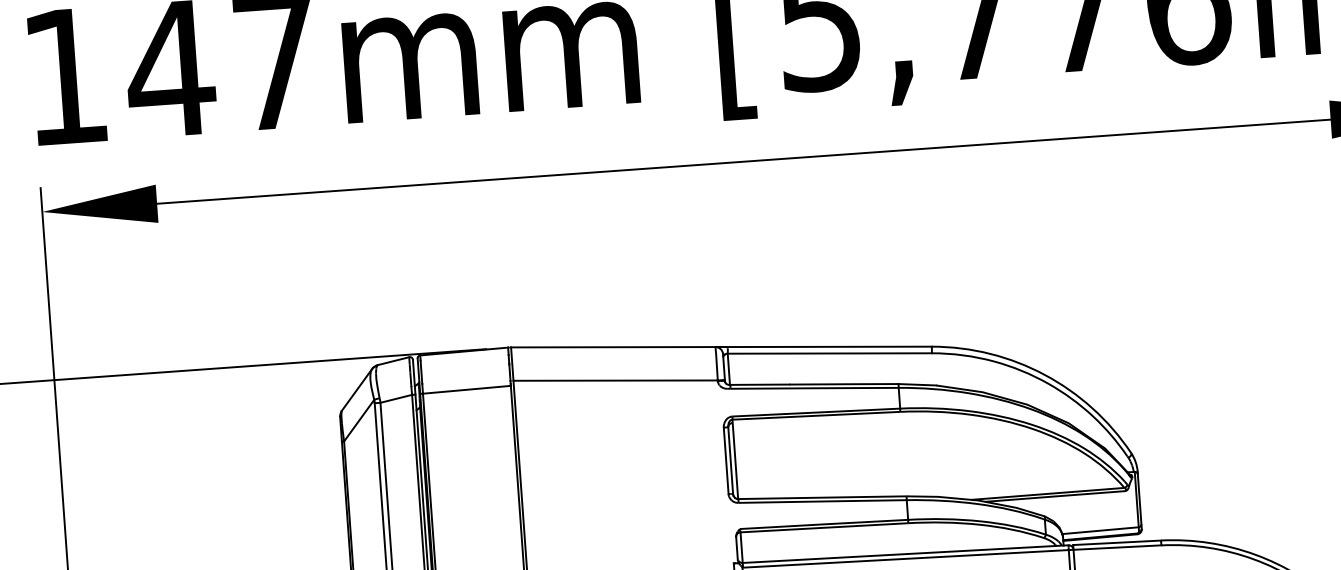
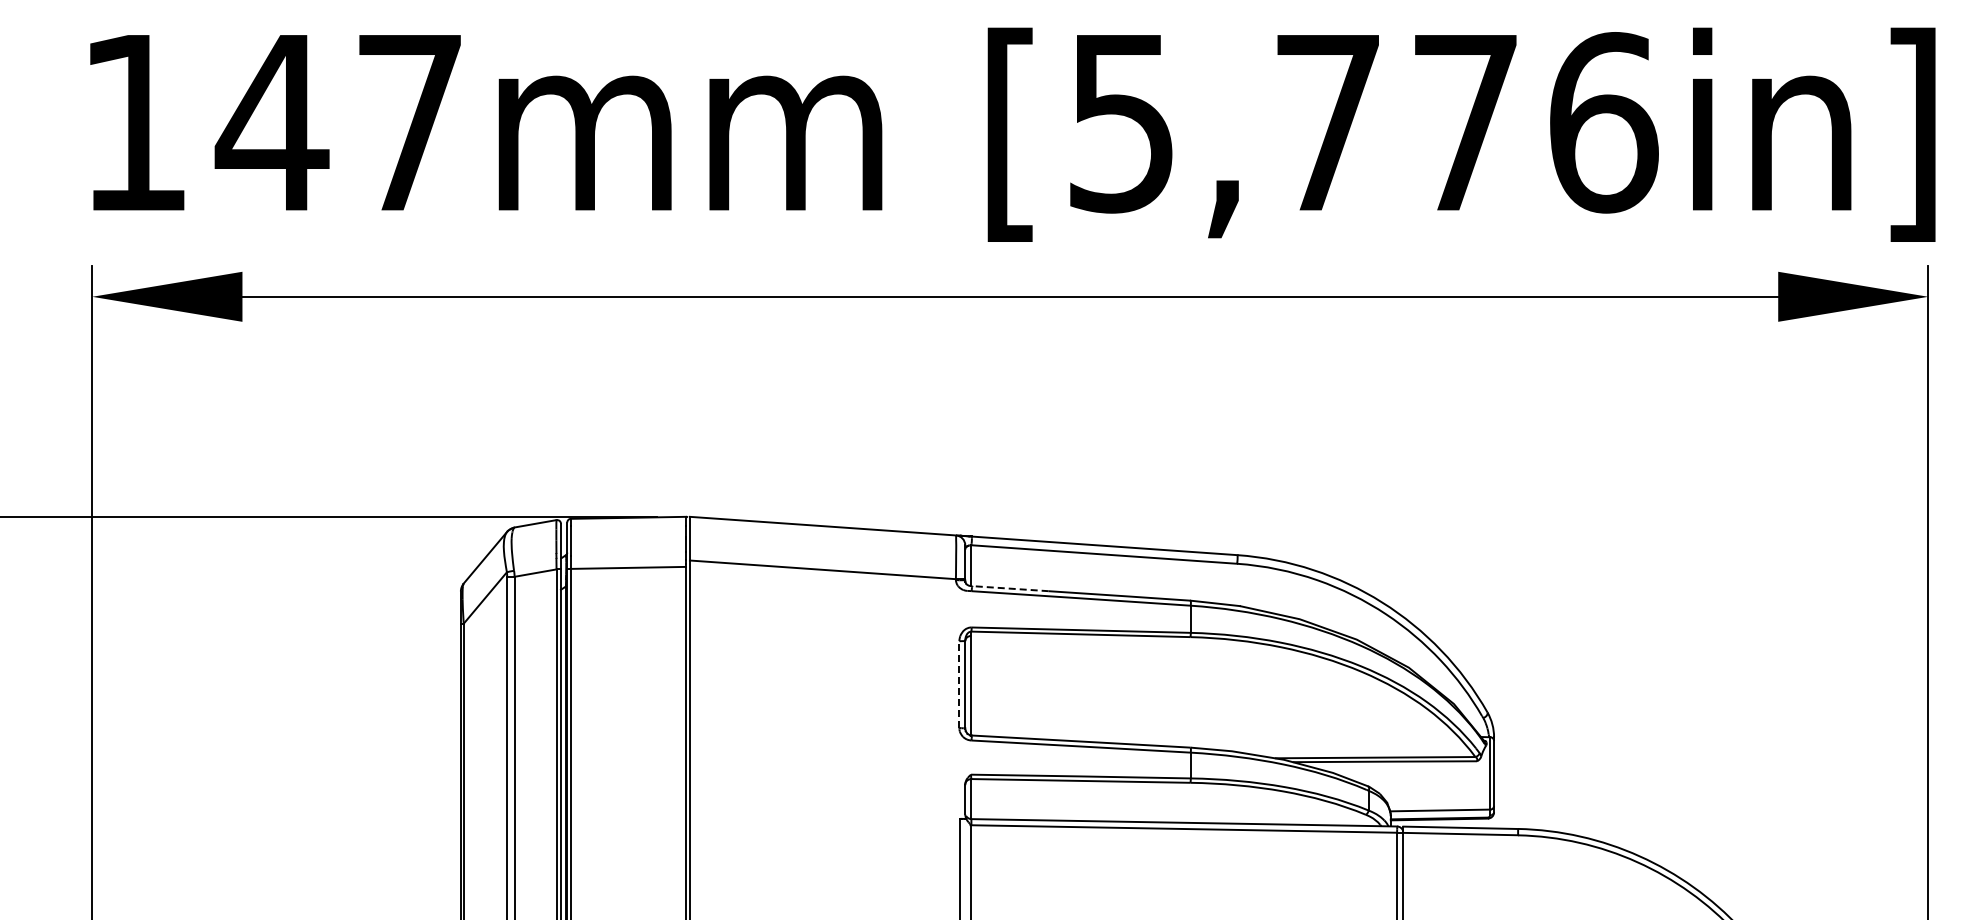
line: (759, 384) -> (1009, 588), solid -> dashed
line: (726, 460) -> (959, 684), solid -> dashed

